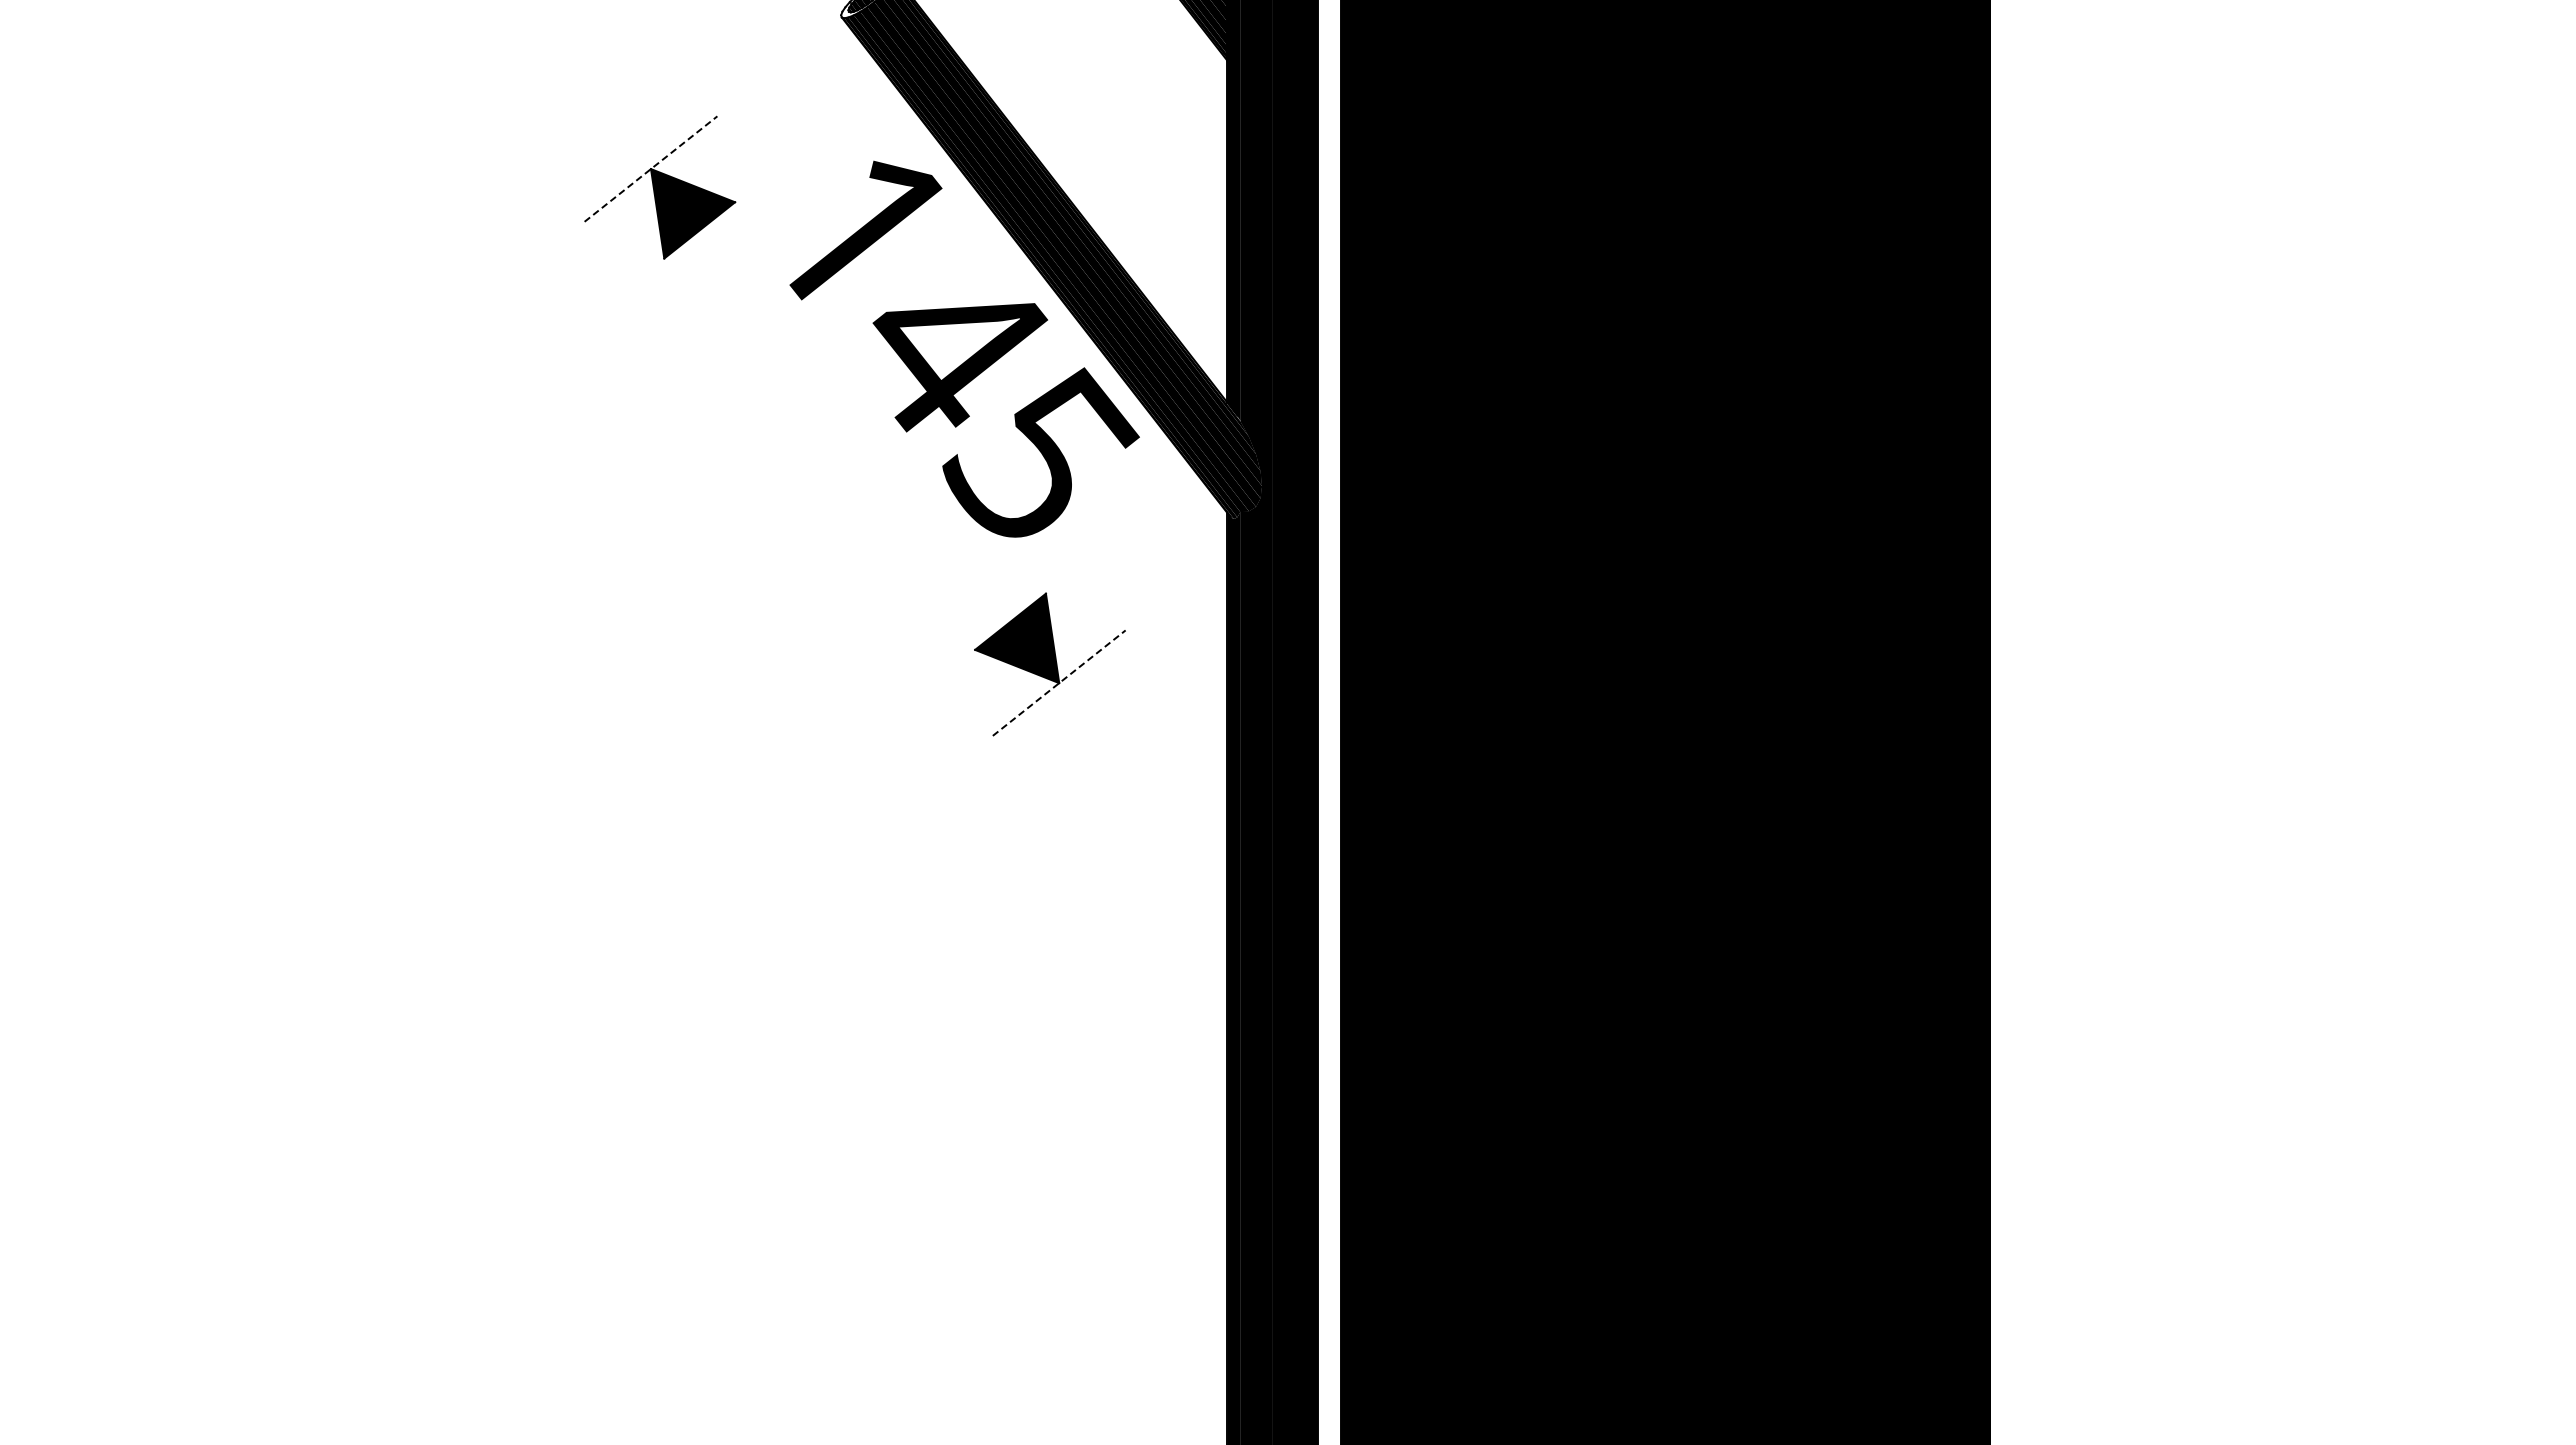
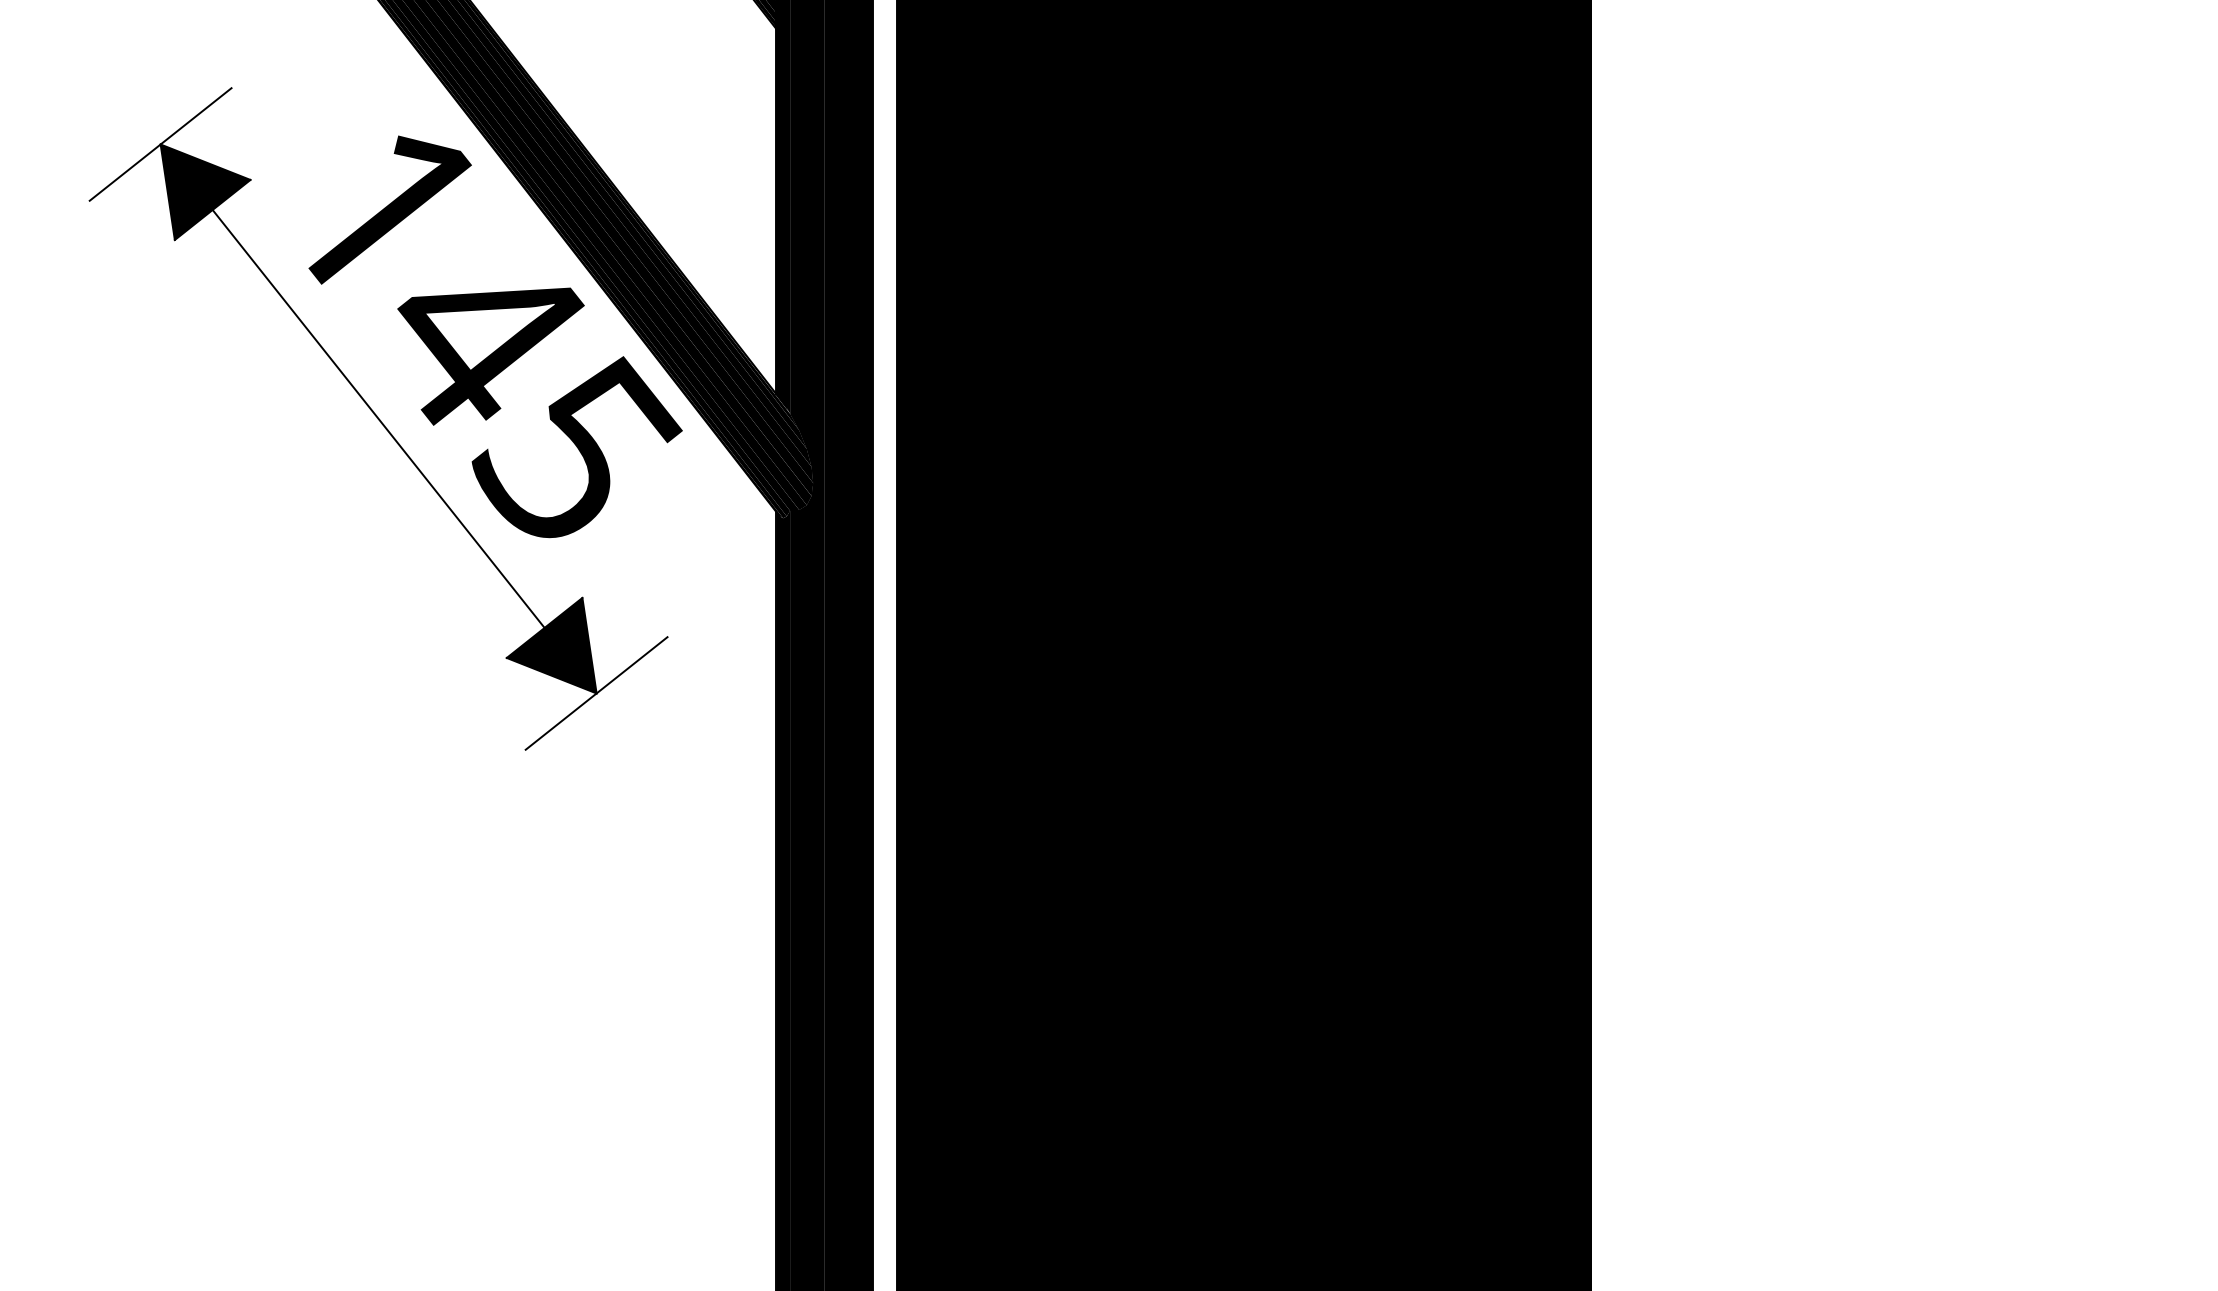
line: (651, 169) -> (161, 144), dashed -> solid
line: (854, 425) -> (377, 418), added
line: (1059, 683) -> (596, 693), dashed -> solid

